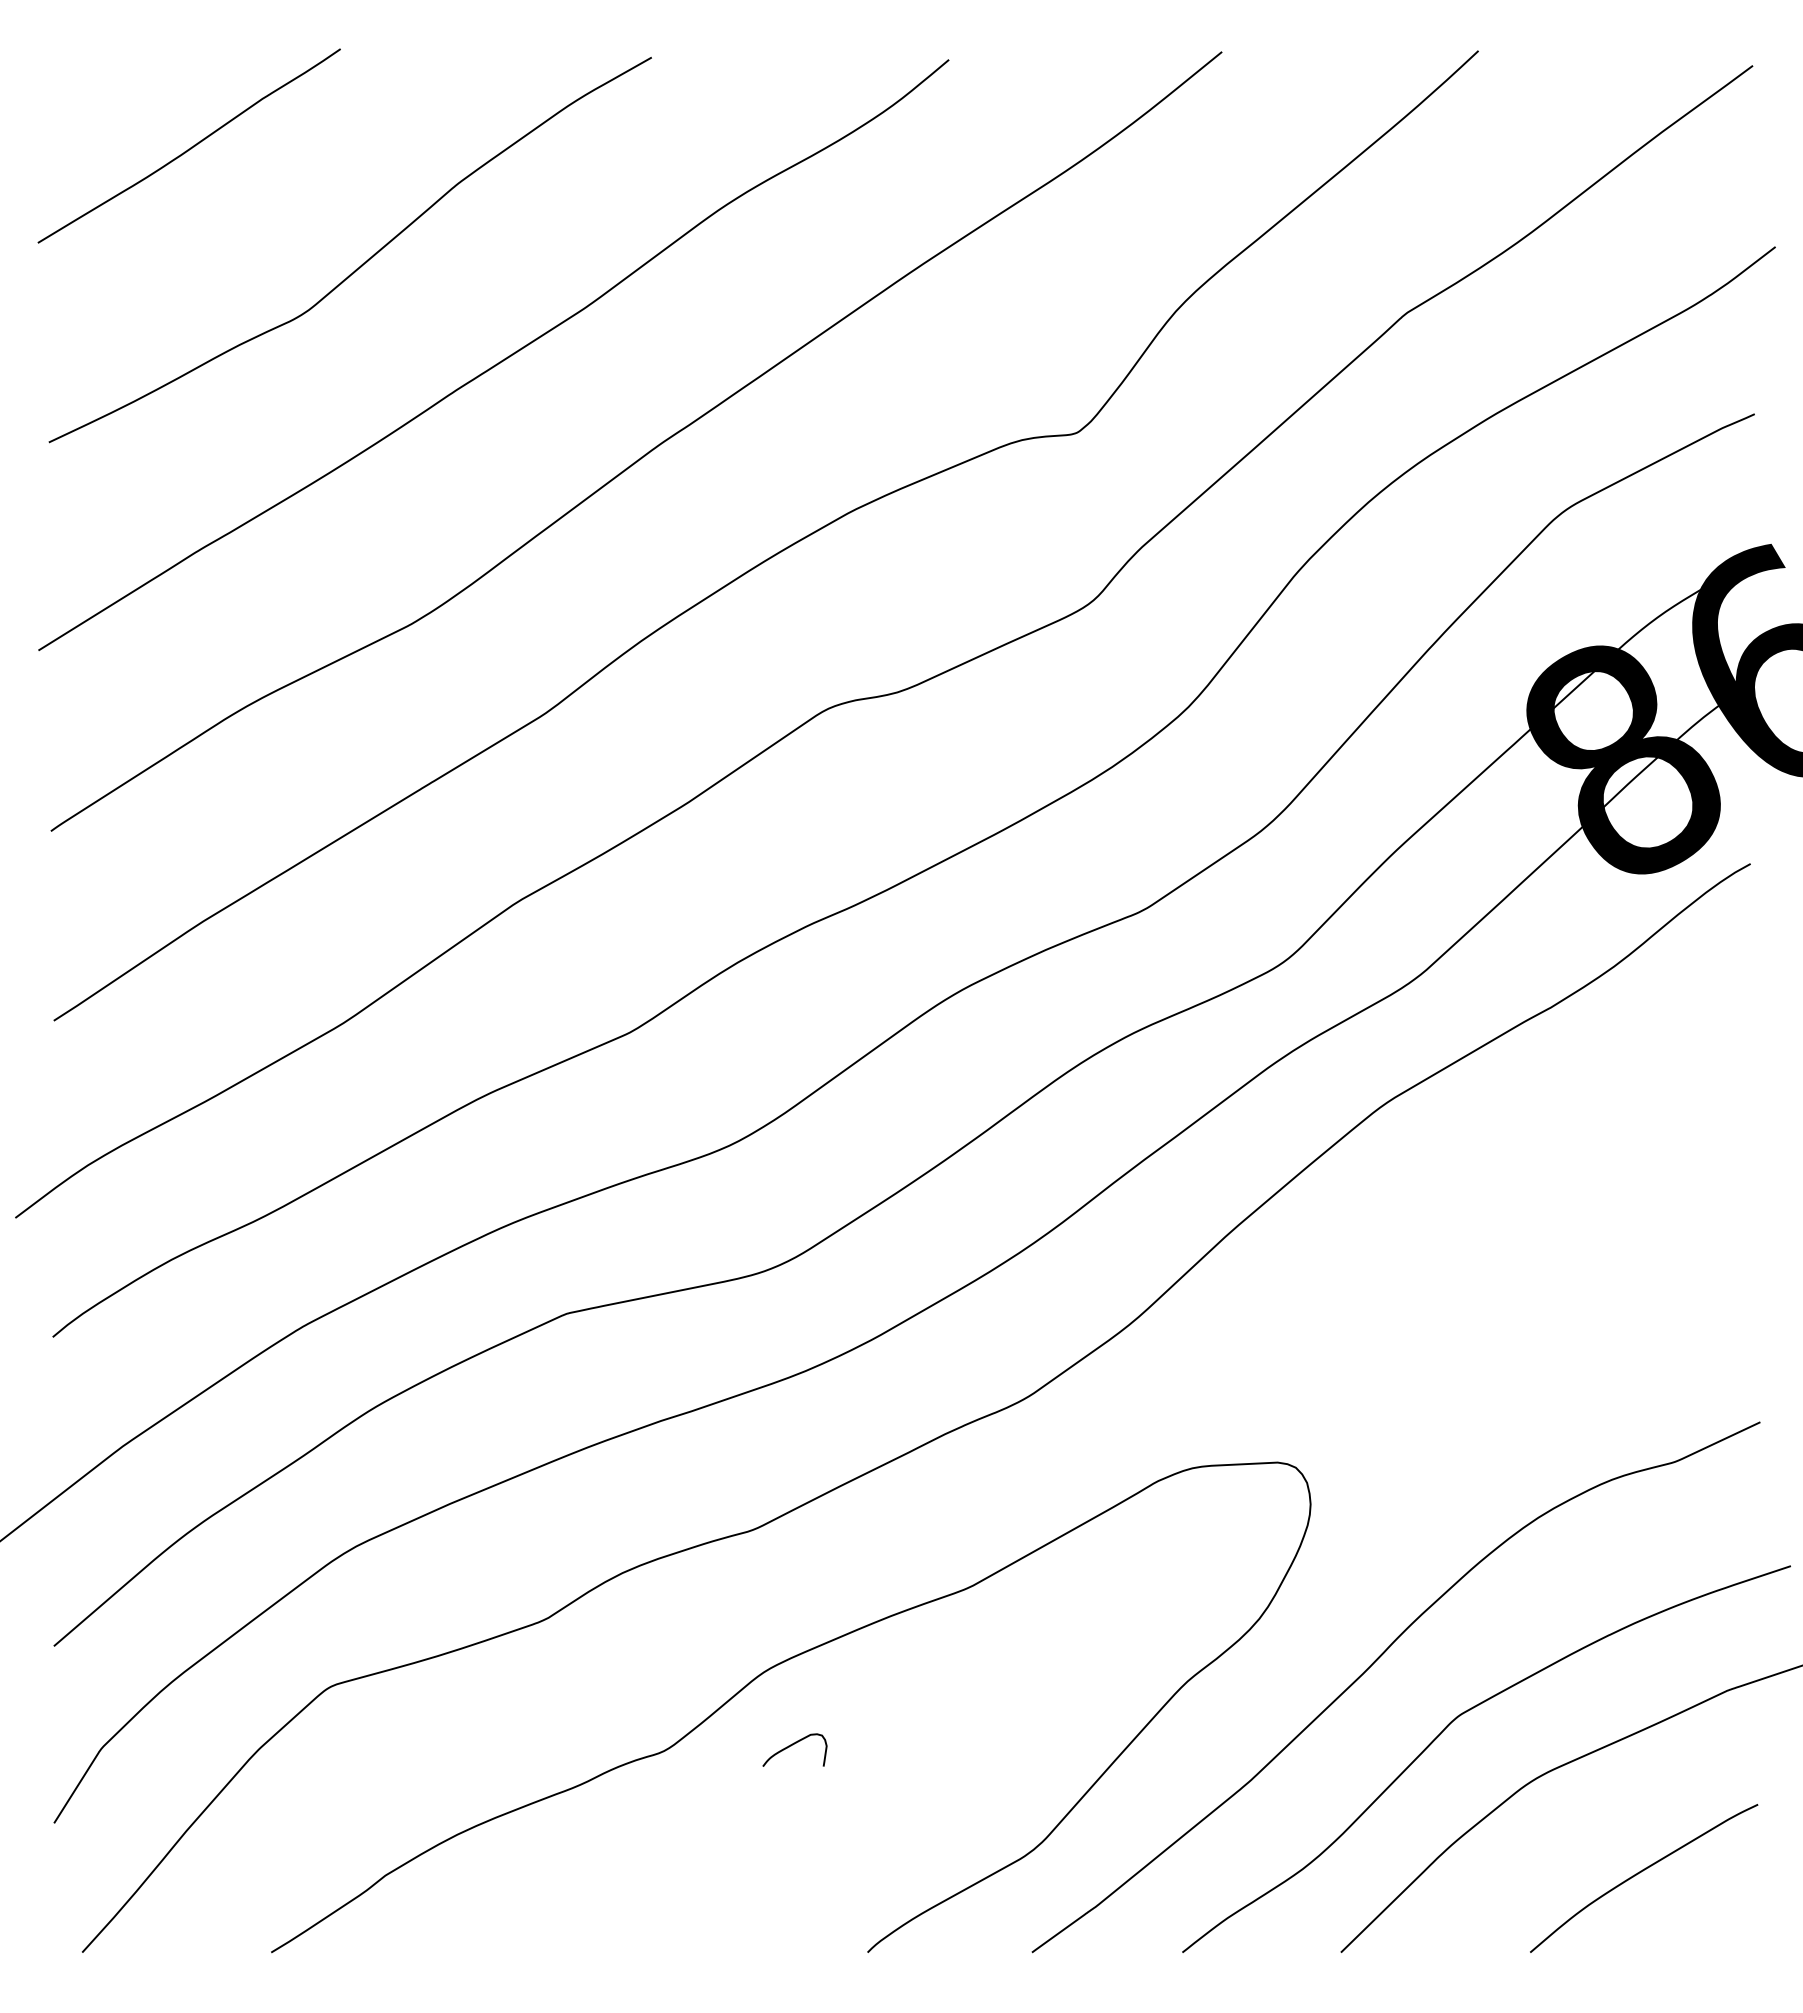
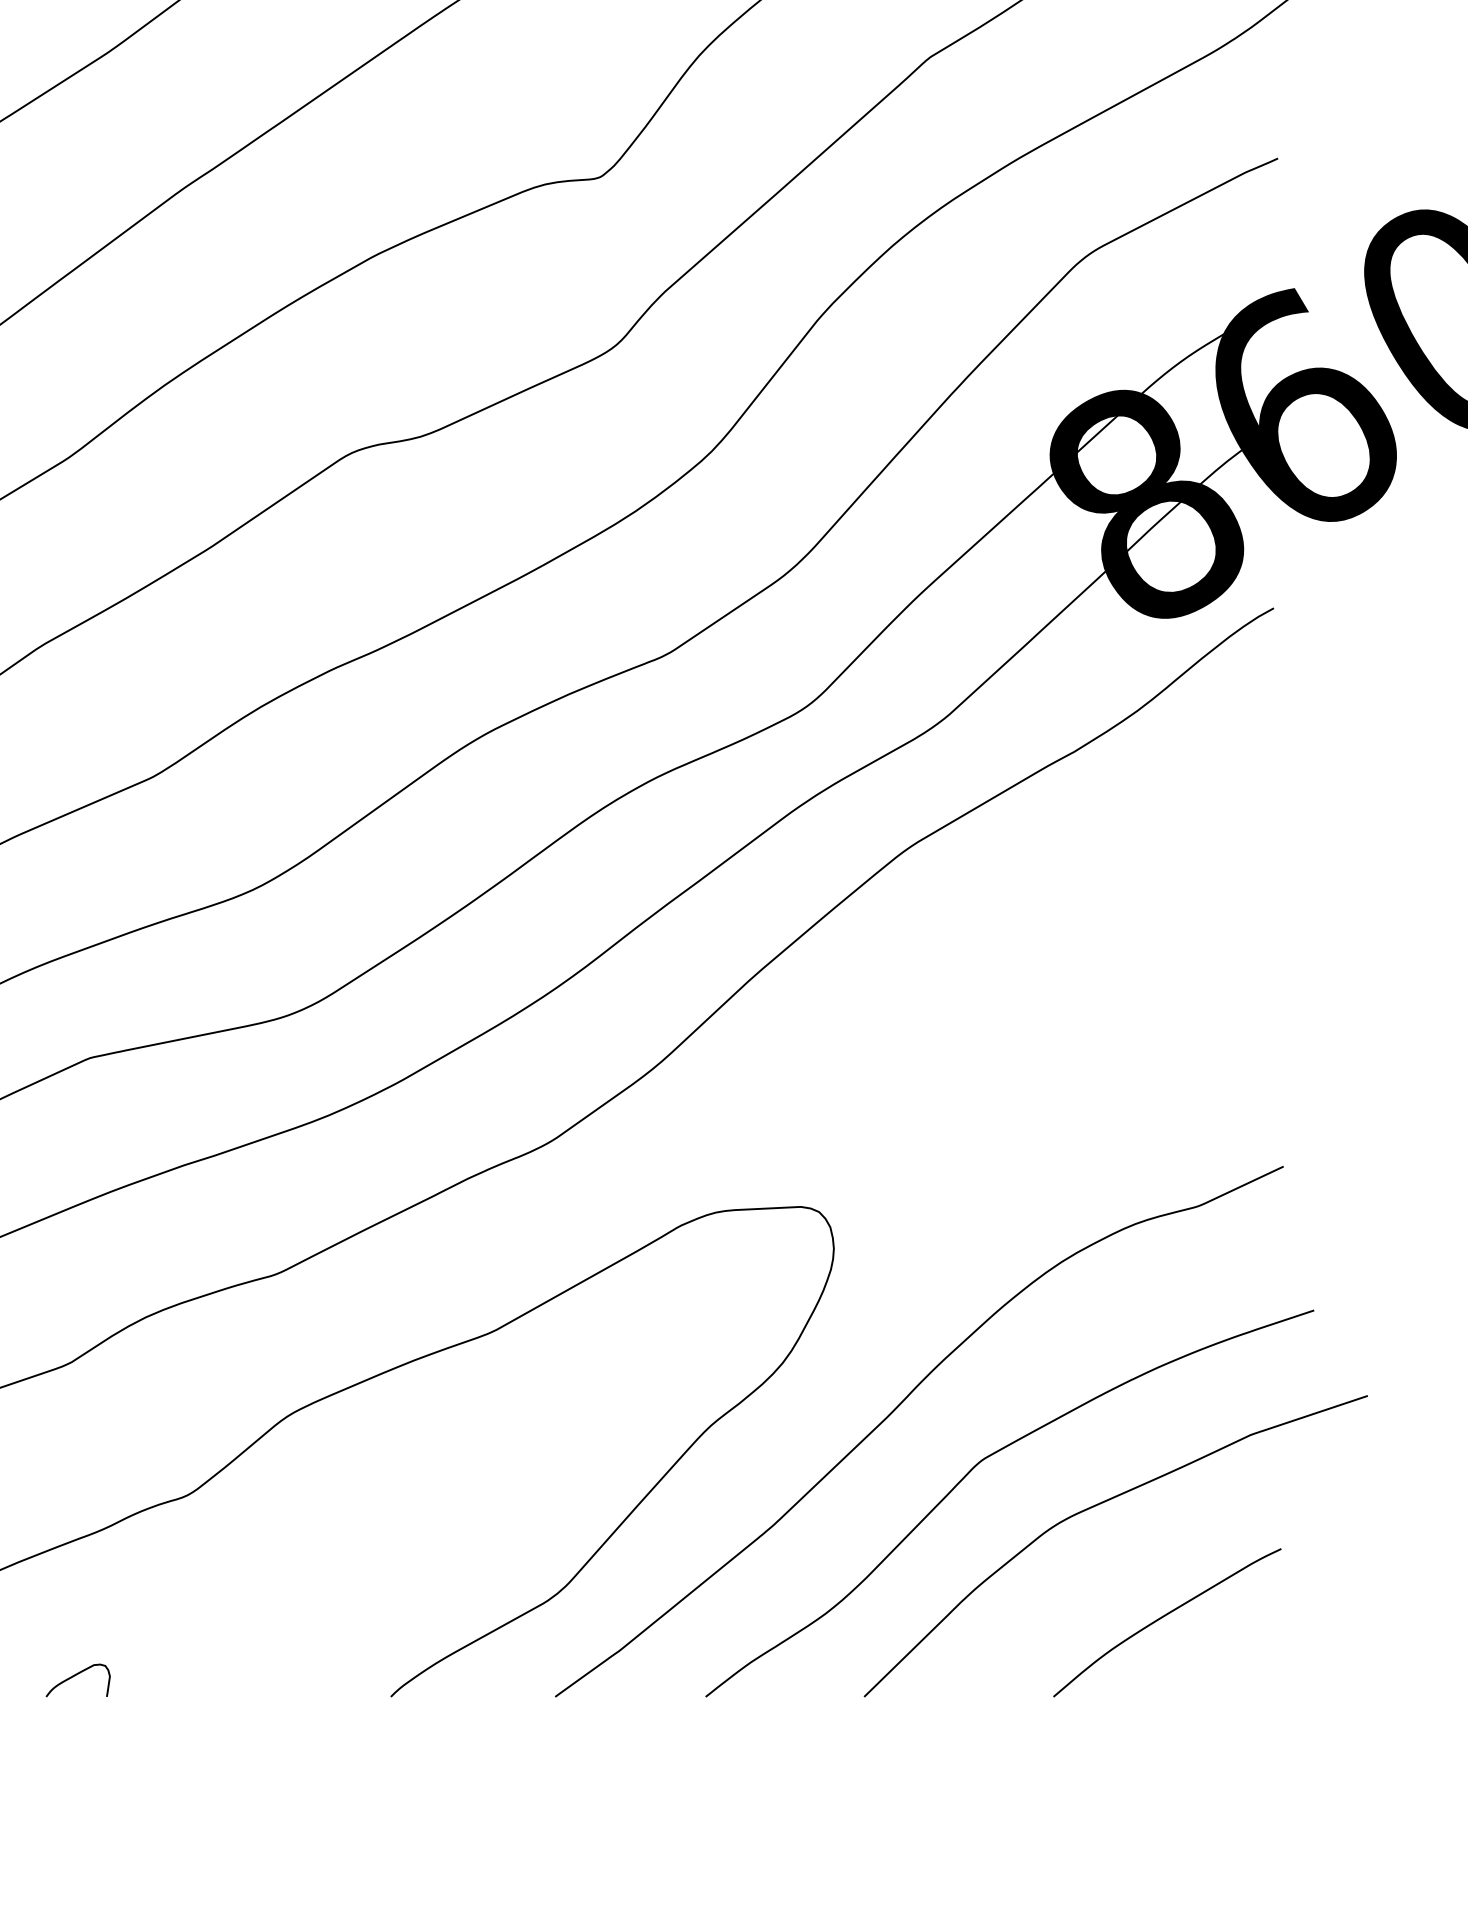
curve: (791, 1746) -> (74, 1676), moved

